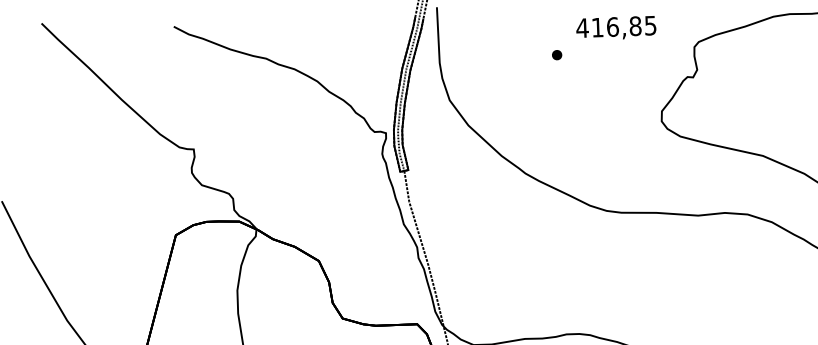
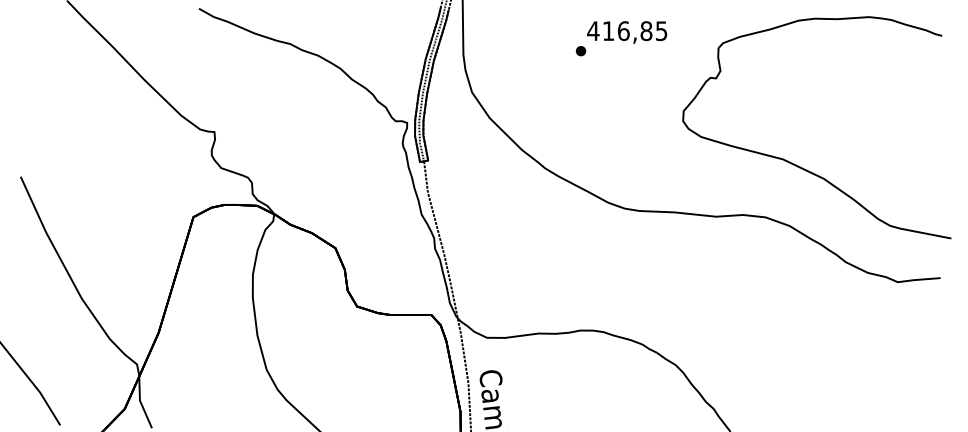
text: (616, 28) -> (627, 32), moved

